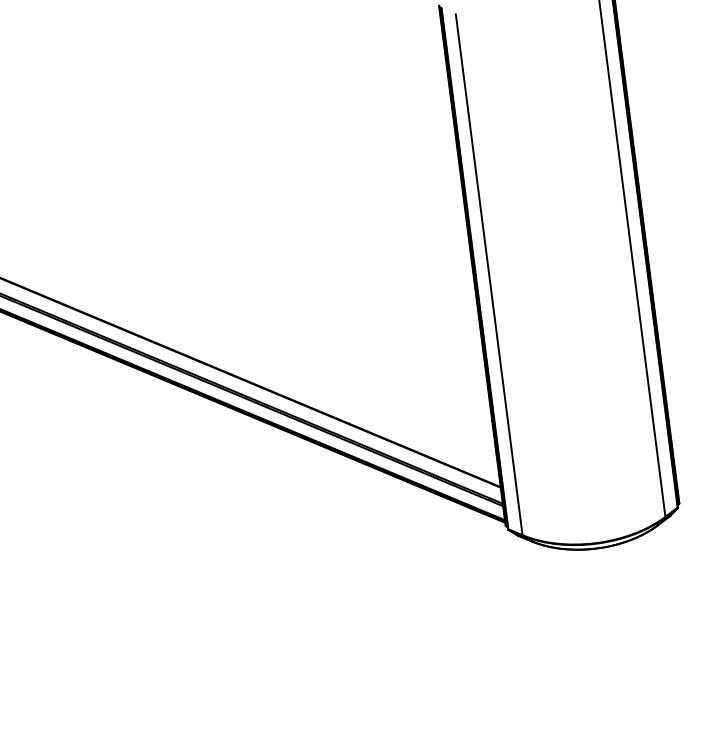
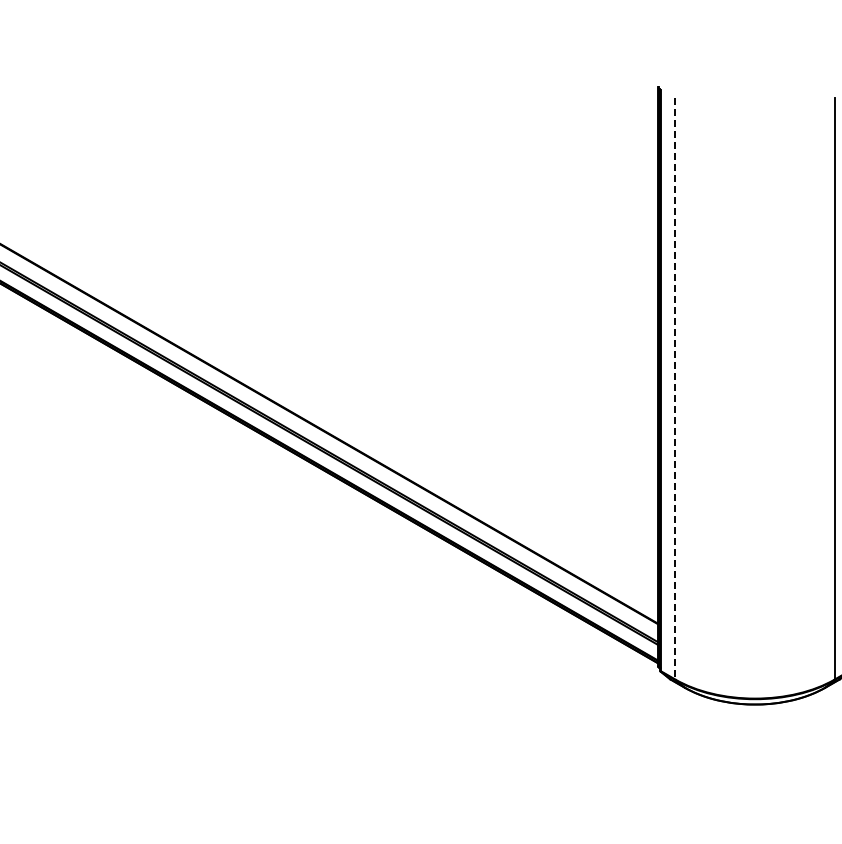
line: (489, 274) -> (675, 388), solid -> dashed

